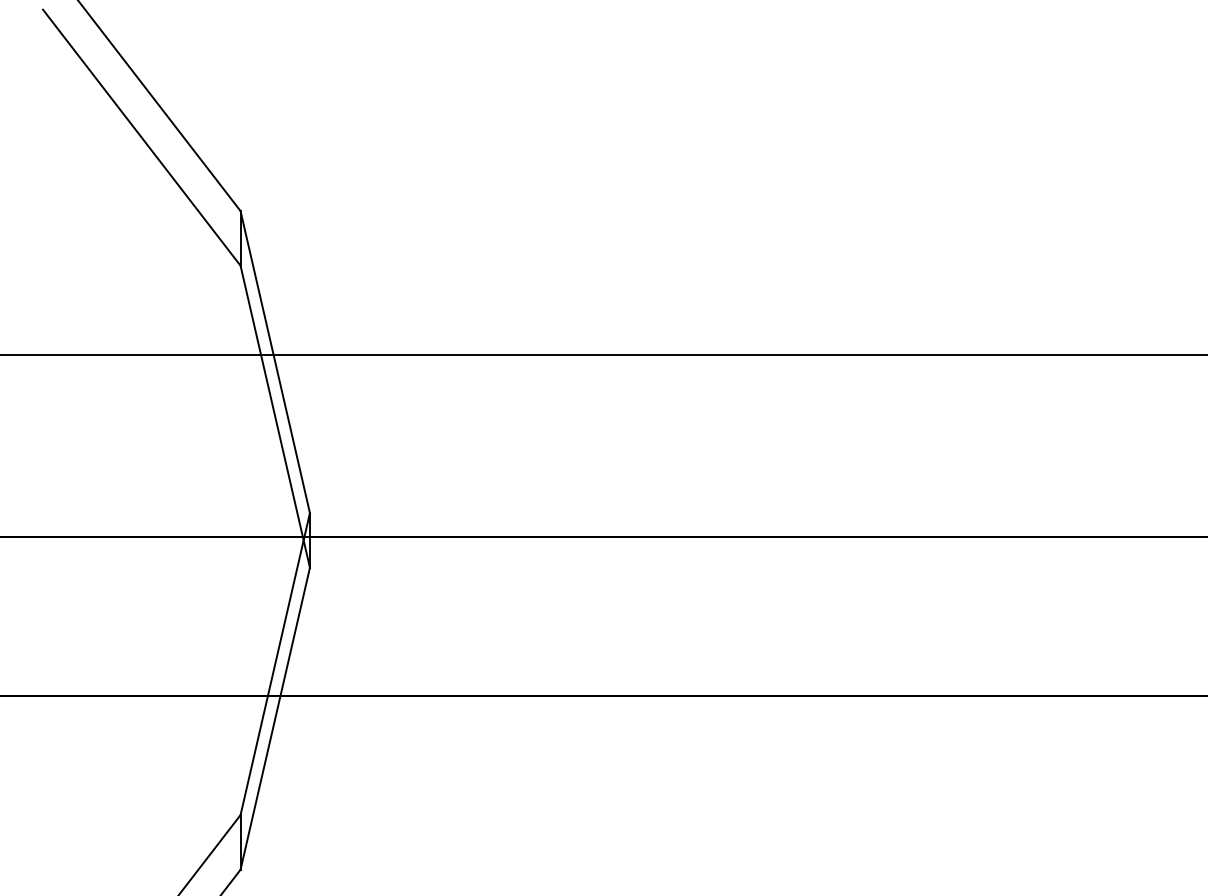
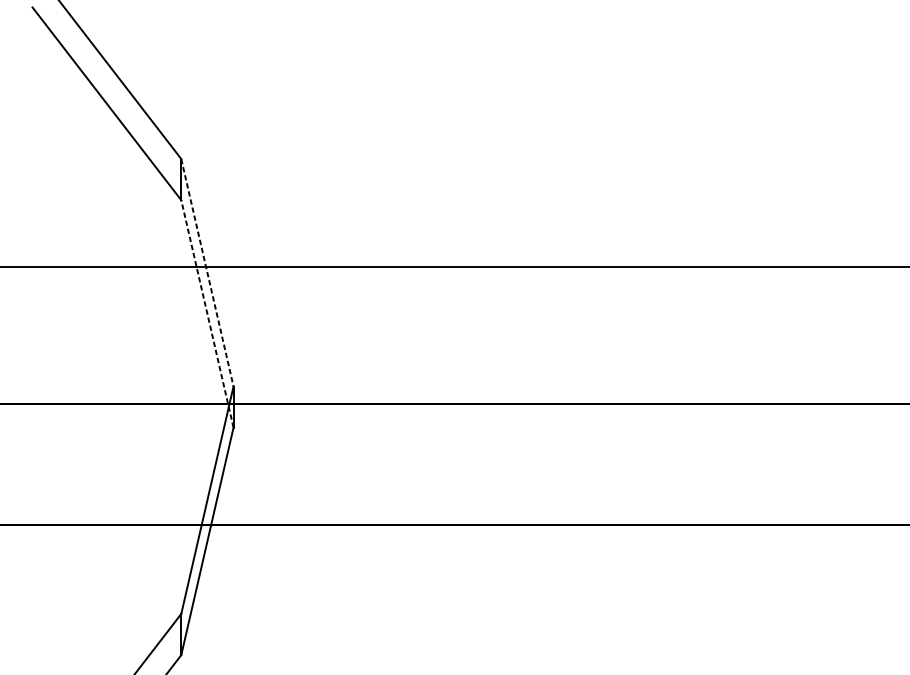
line: (275, 362) -> (207, 273), solid -> dashed
line: (275, 416) -> (207, 313), solid -> dashed

